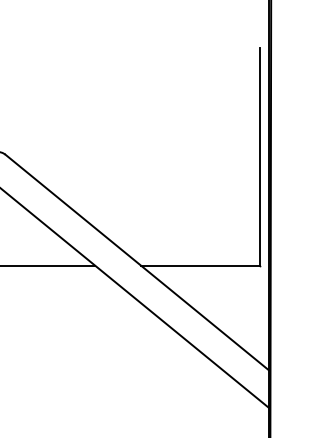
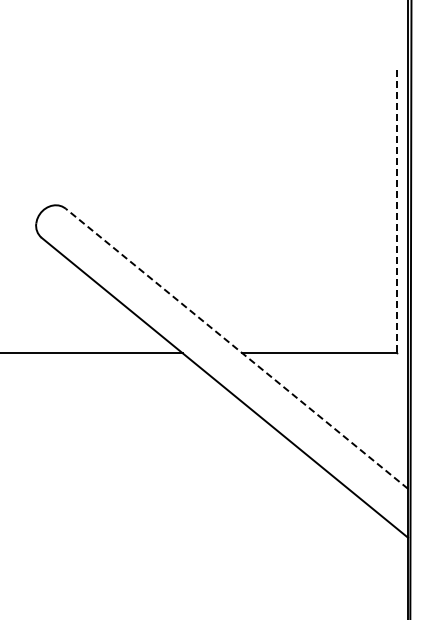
line: (259, 156) -> (396, 211), solid -> dashed
line: (136, 262) -> (236, 348), solid -> dashed

